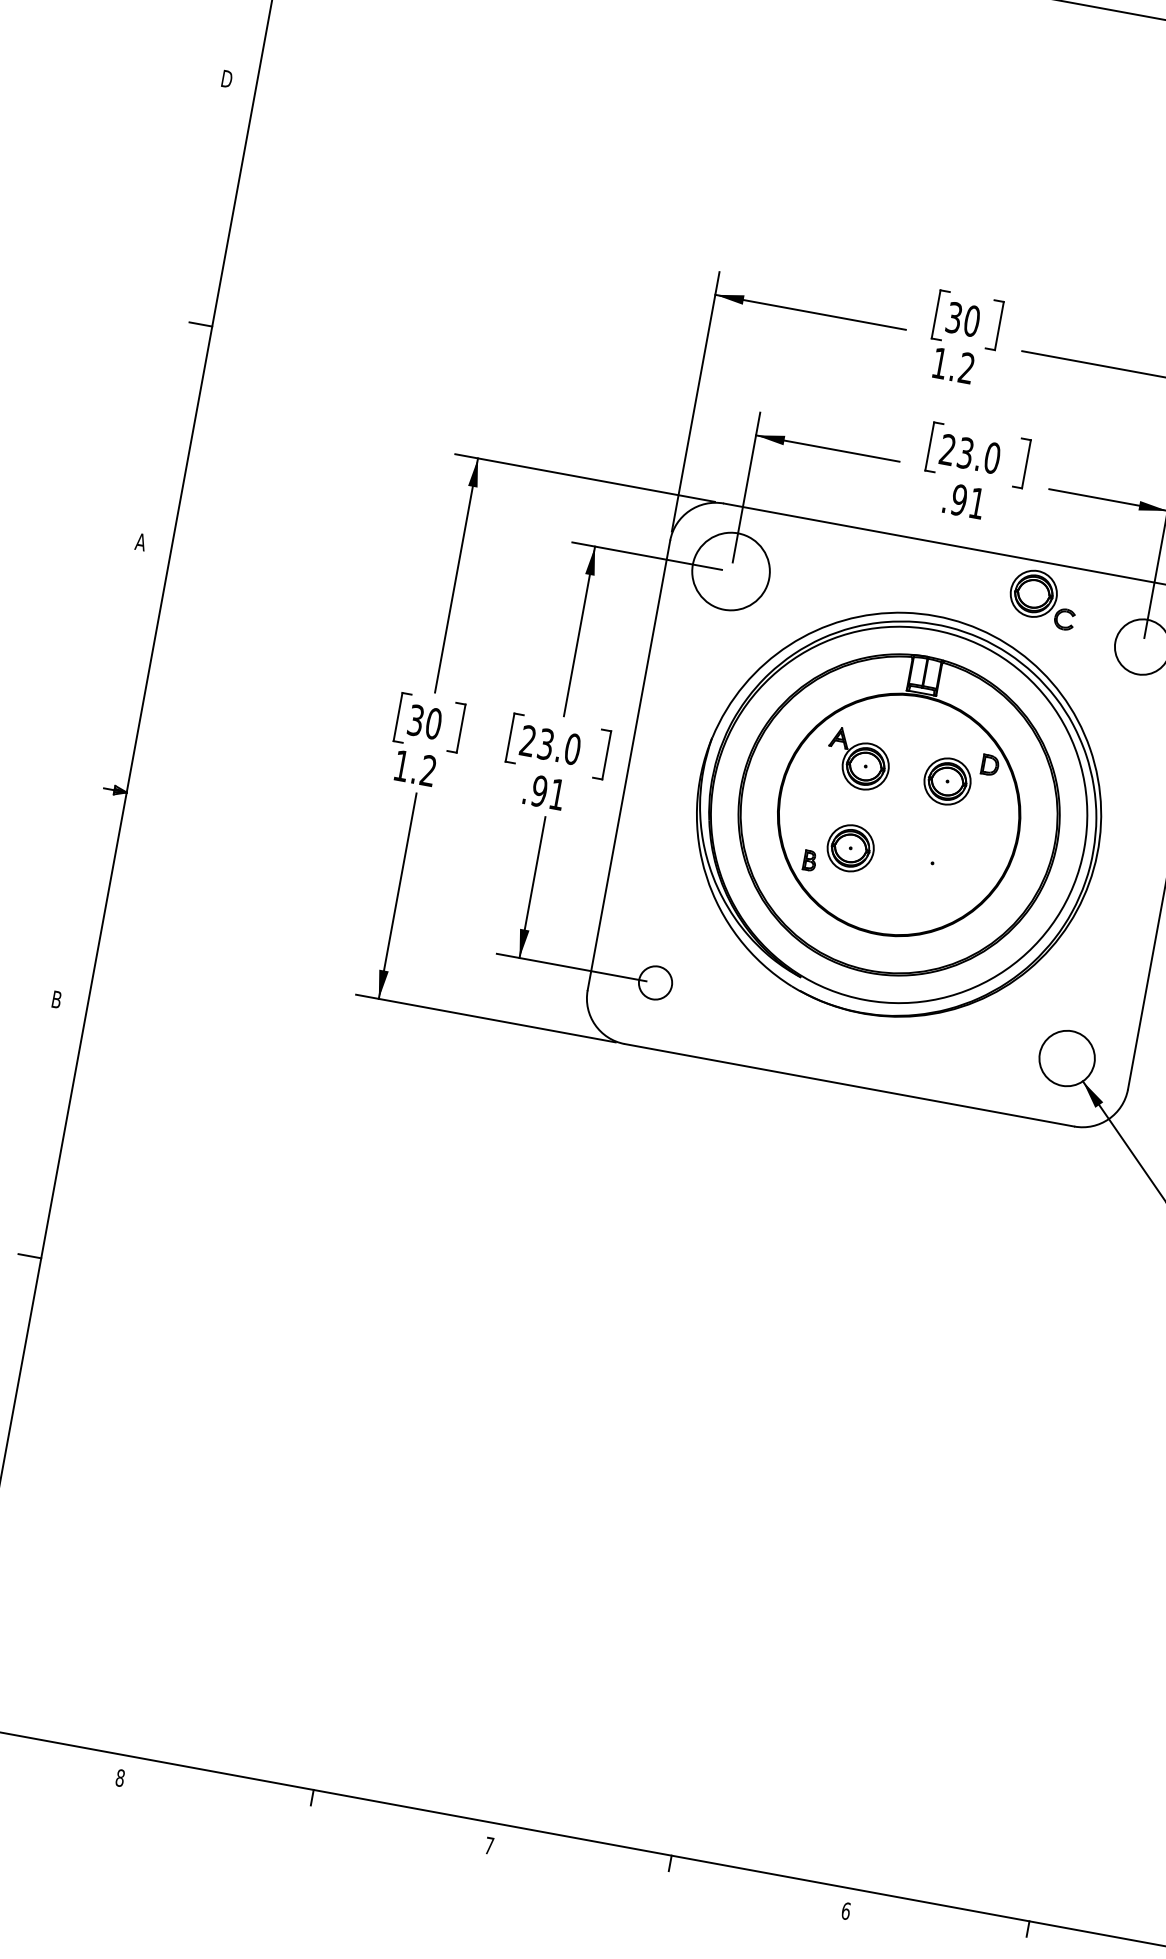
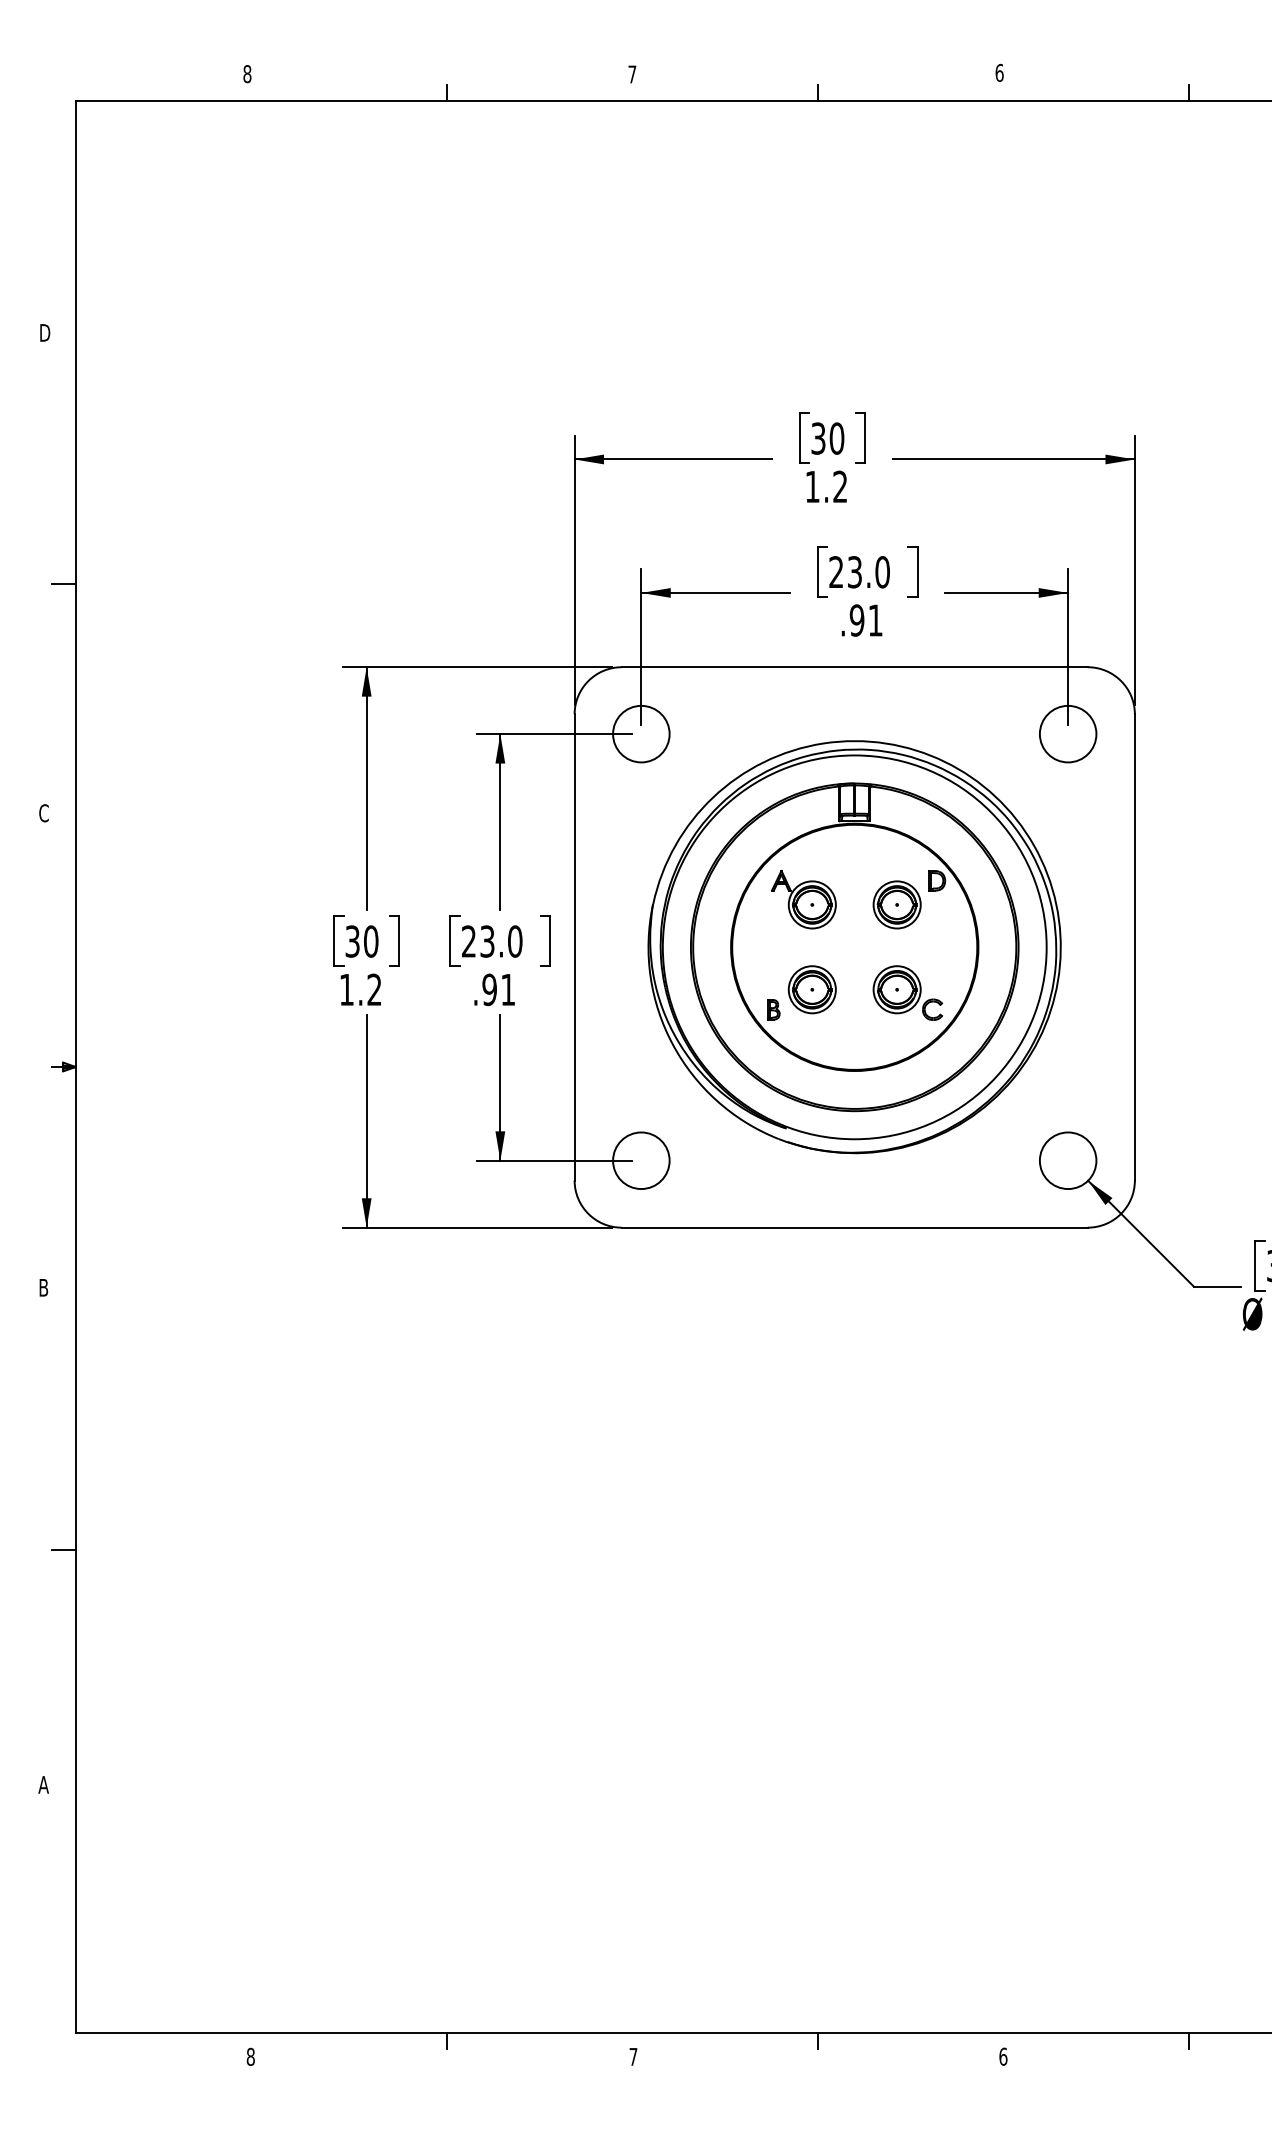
text: (140, 542) -> (43, 813), A -> C
circle: (731, 570) -> (641, 733), size x0.71
part: (1043, 598) -> (907, 992), moved
circle: (655, 982) -> (641, 1160), size x1.67

